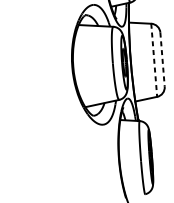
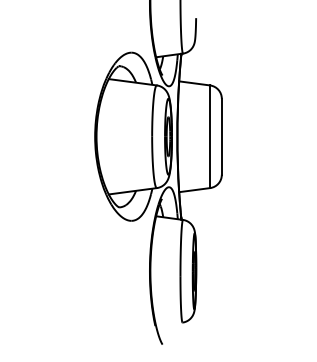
line: (162, 59) -> (221, 136), dashed -> solid
line: (154, 60) -> (210, 137), dashed -> solid

